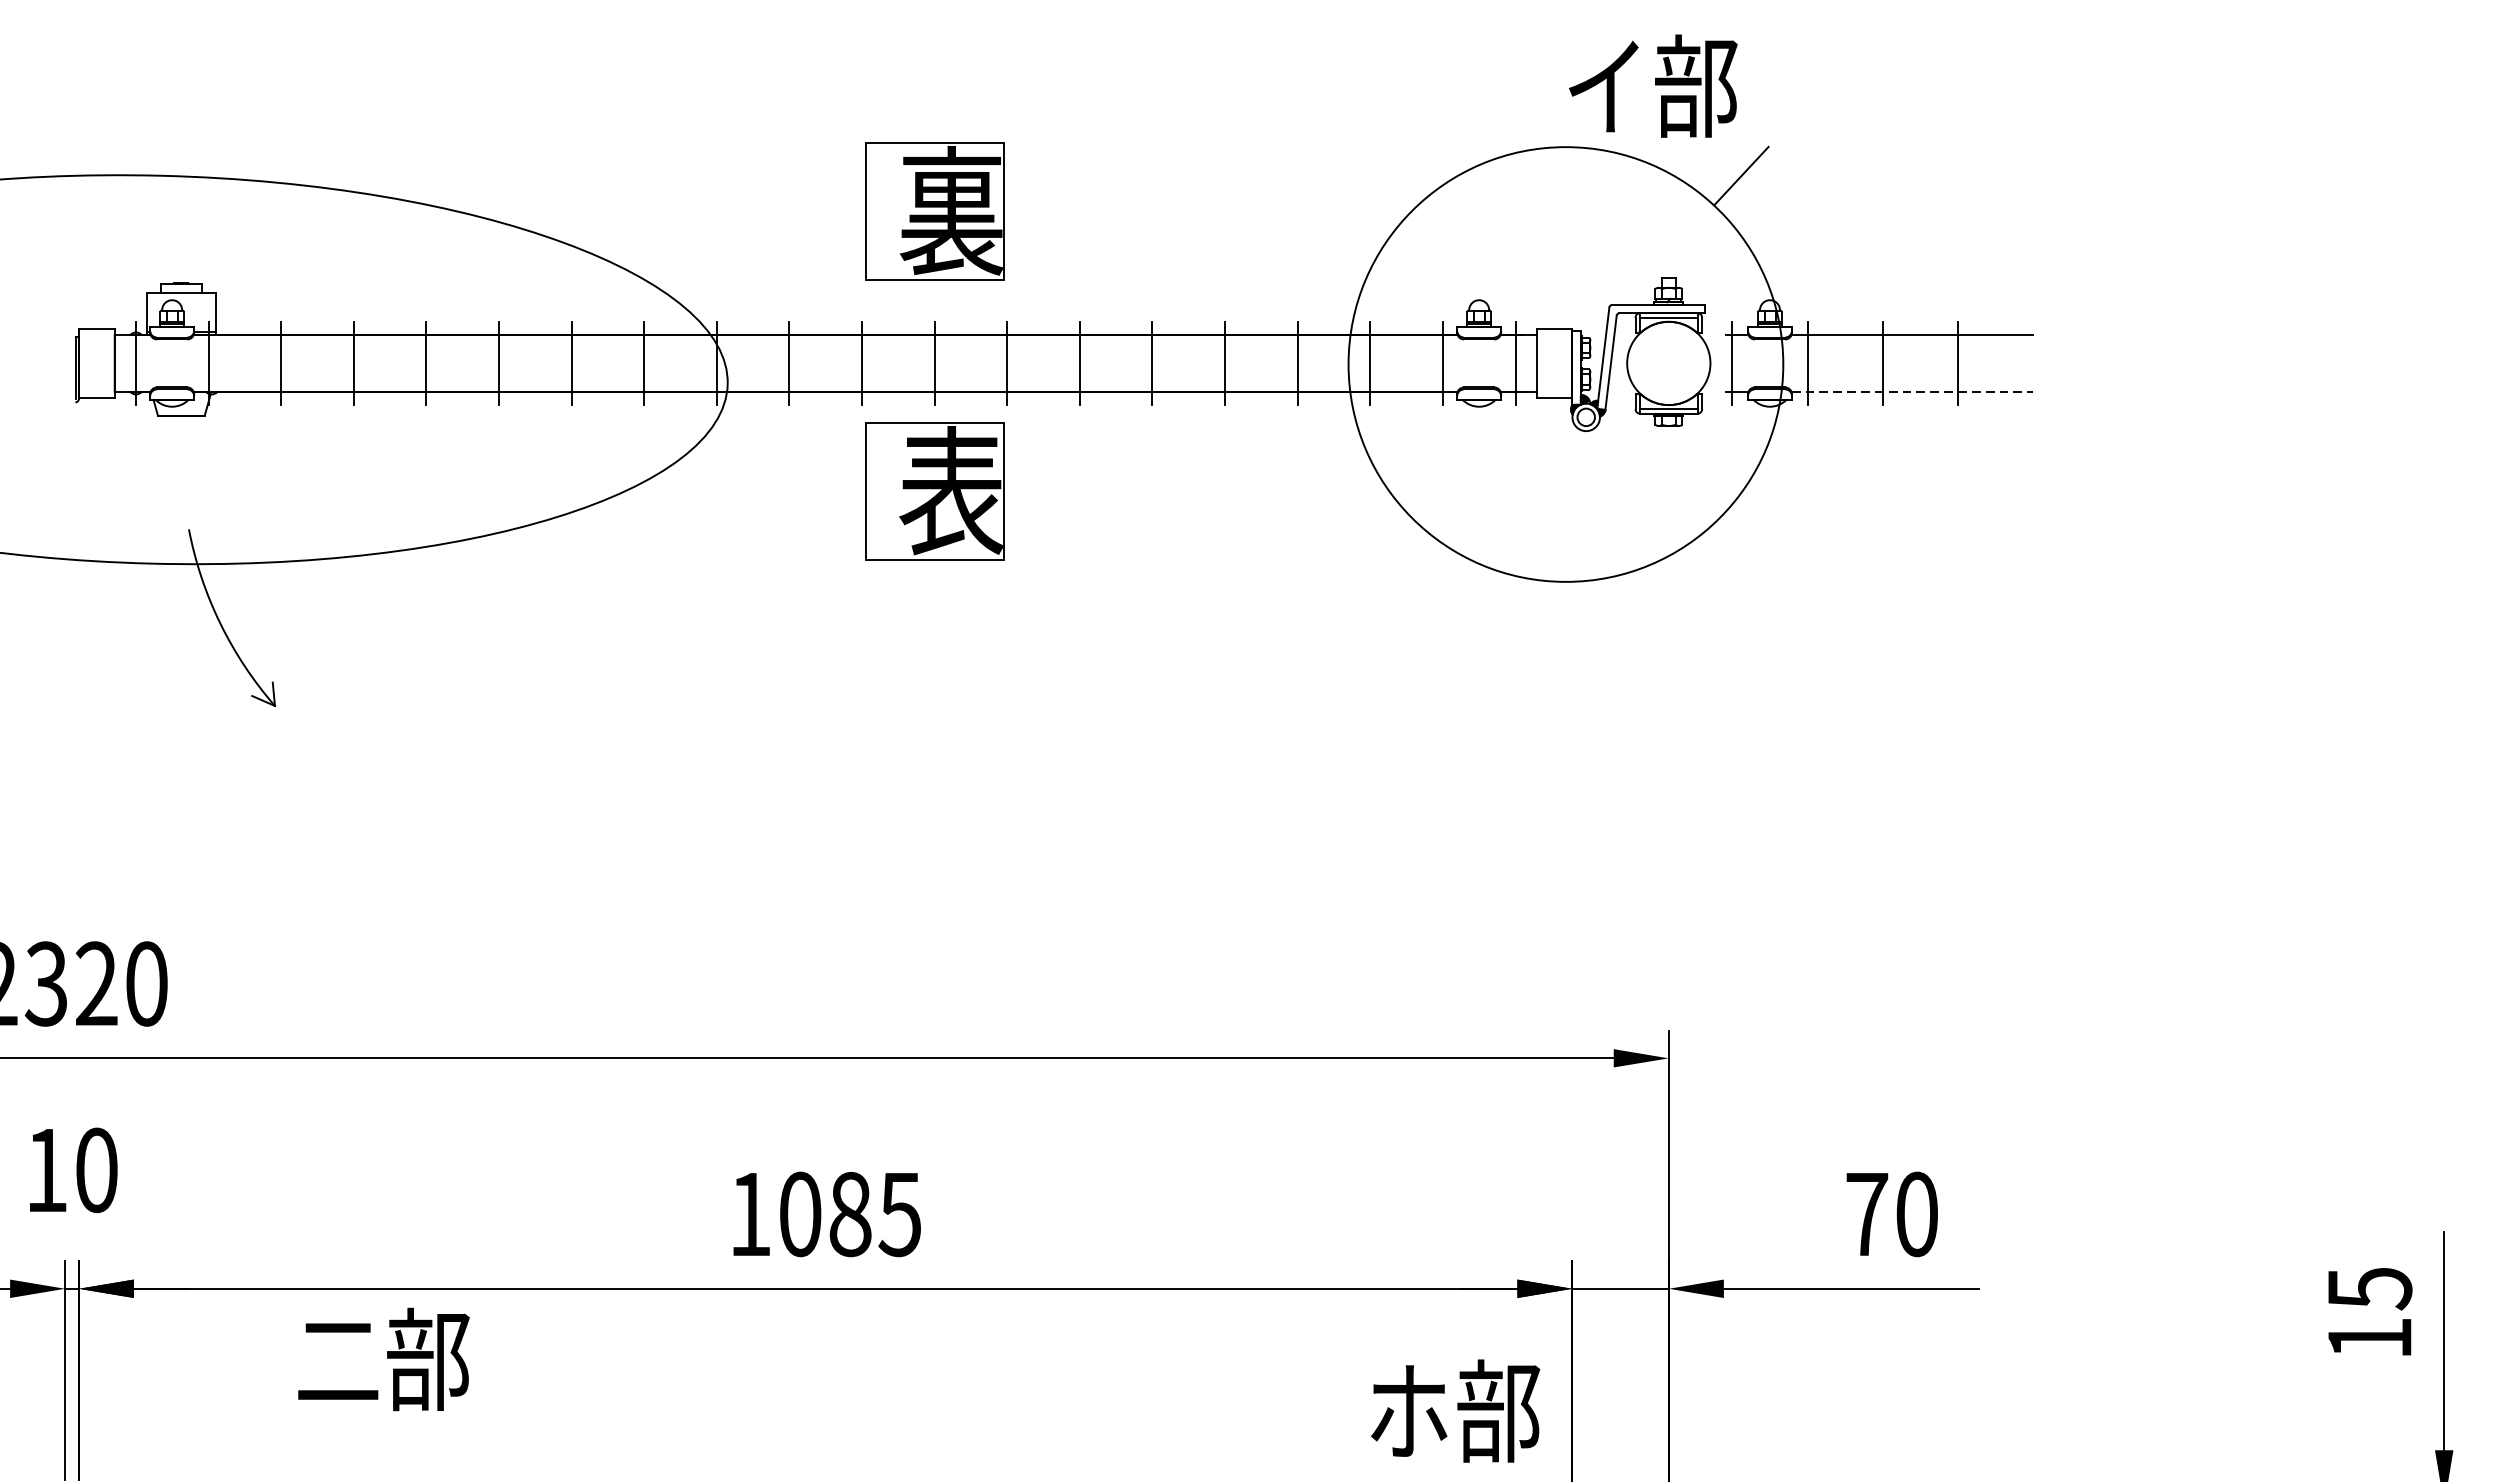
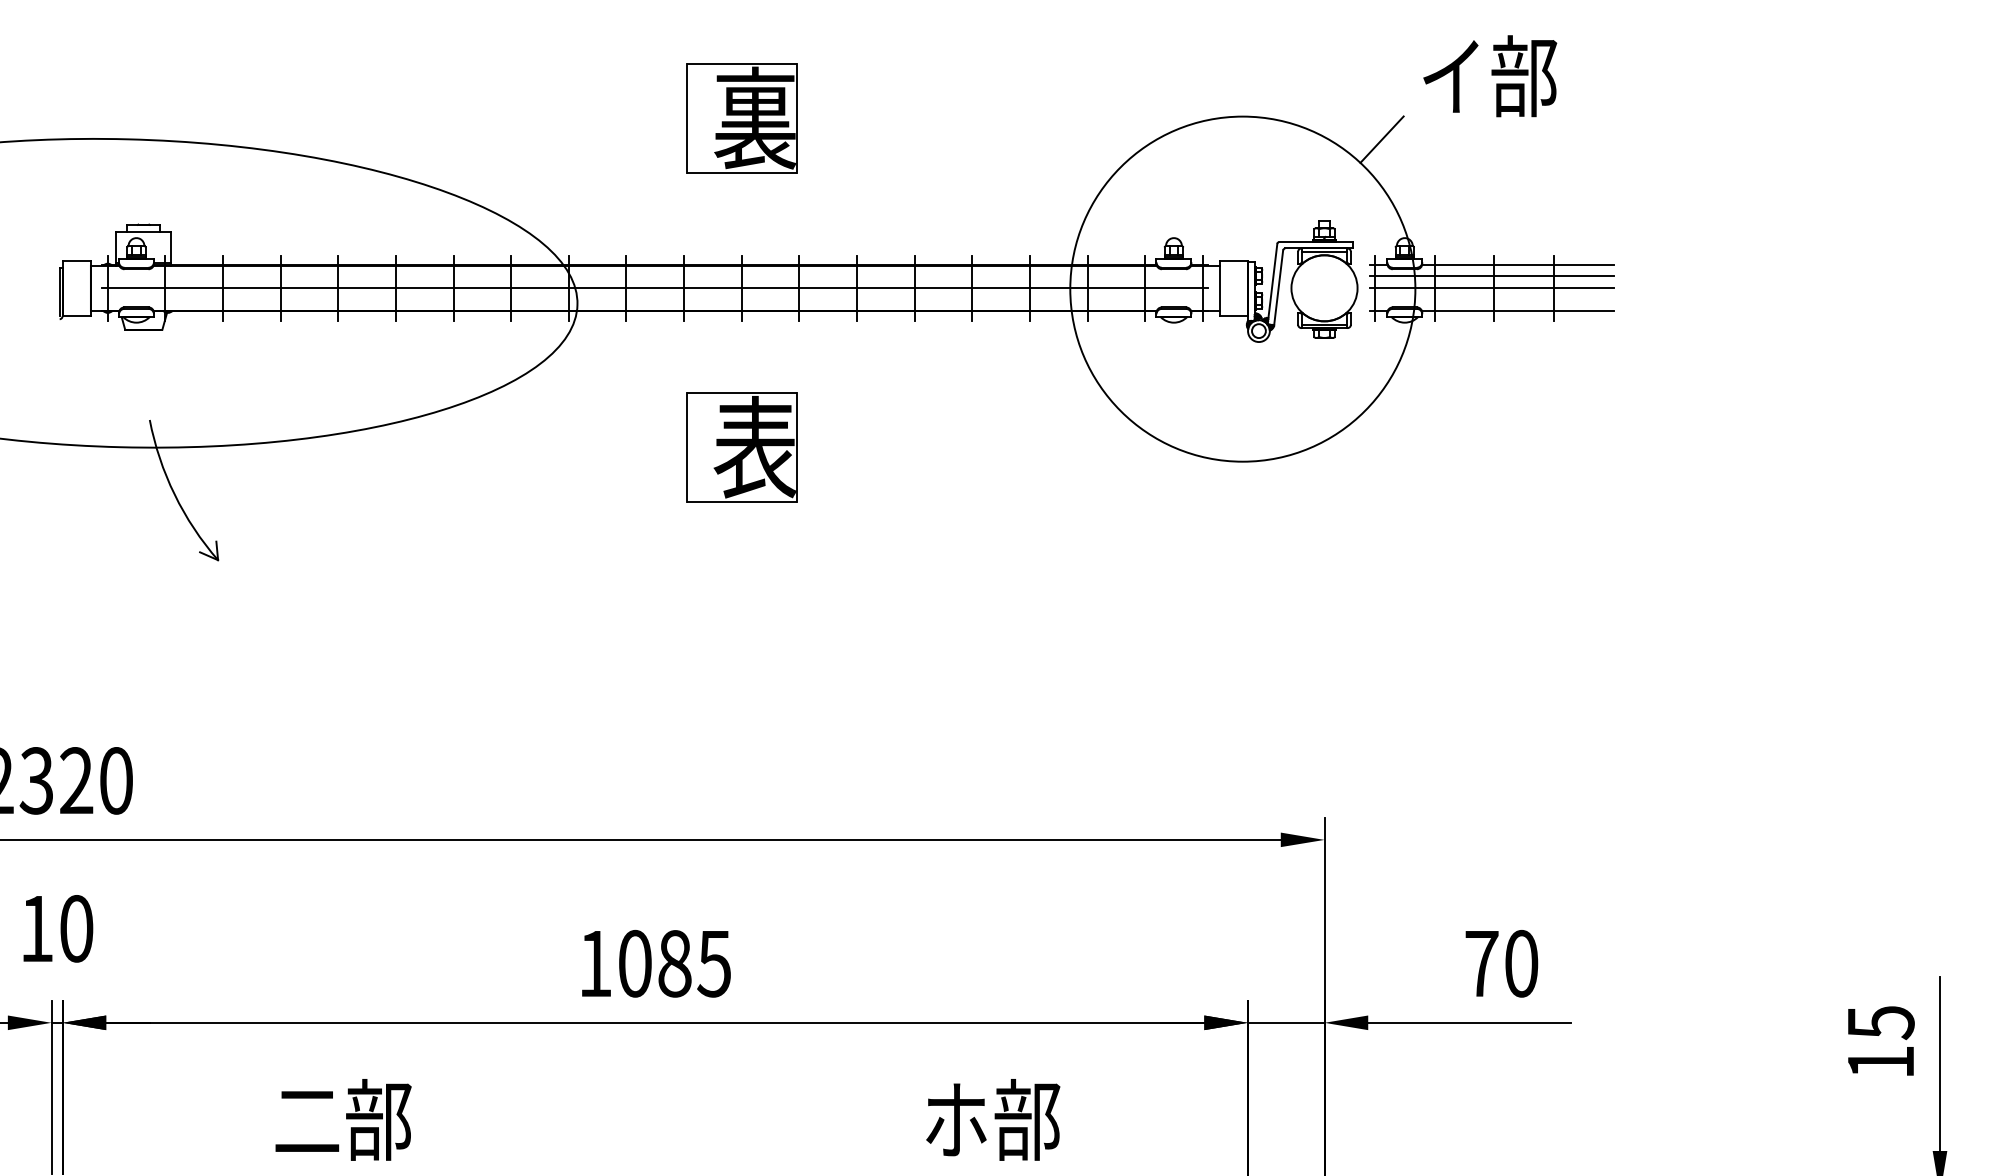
text: (1653, 86) -> (1490, 76), moved
part: (934, 211) -> (741, 118), moved
line: (1879, 348) -> (1491, 276), added
line: (825, 363) -> (655, 288), added
line: (1879, 363) -> (1491, 288), added
line: (1911, 392) -> (1517, 311), dashed -> solid
part: (934, 490) -> (741, 447), moved
text: (383, 1358) -> (343, 1119), moved
text: (1455, 1410) -> (993, 1119), moved

